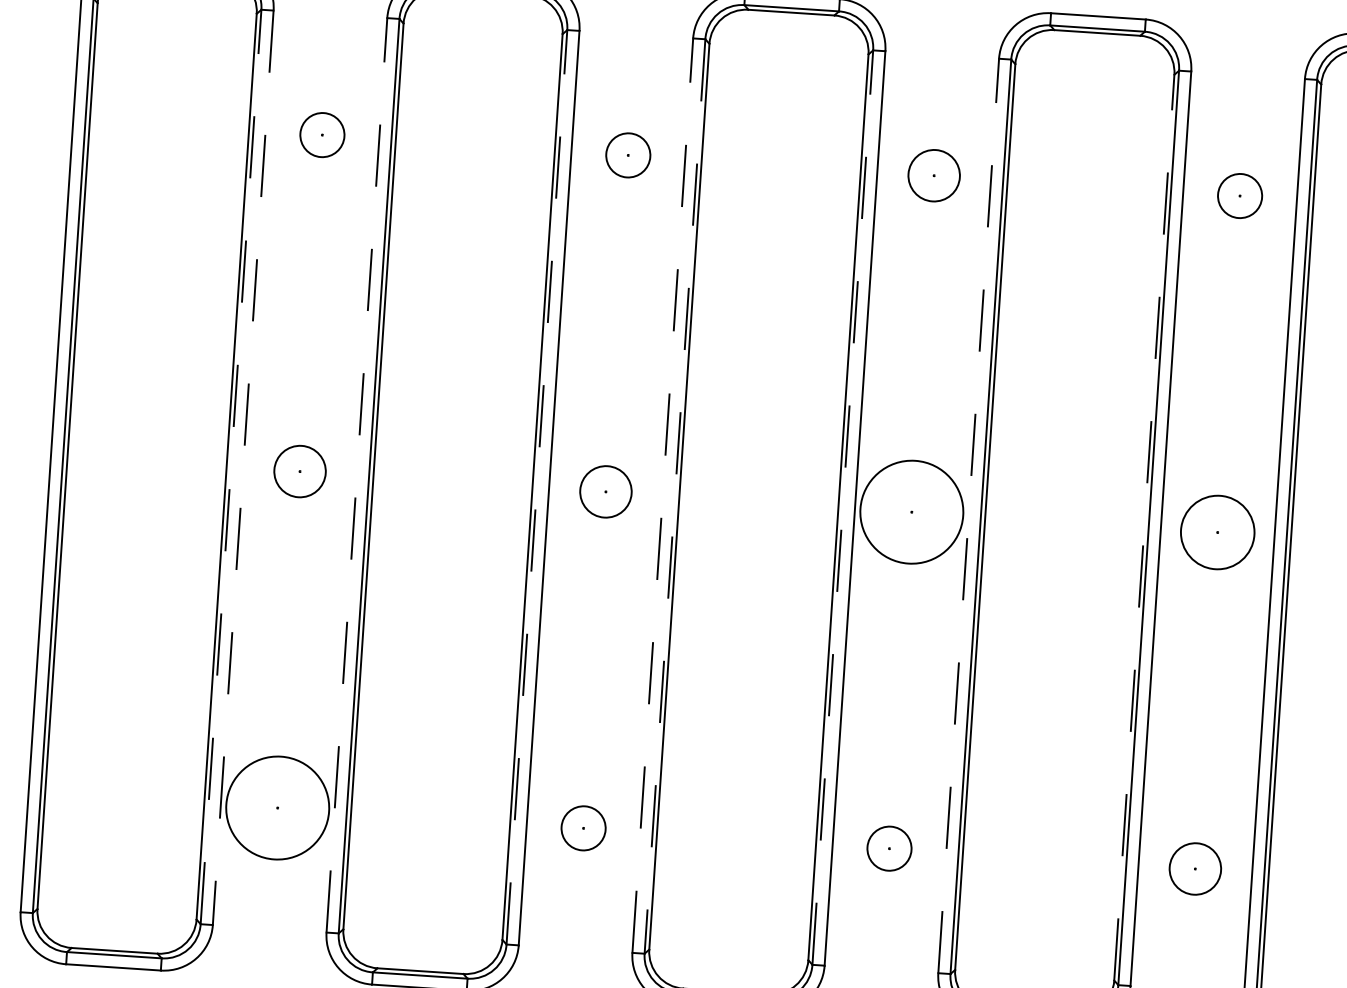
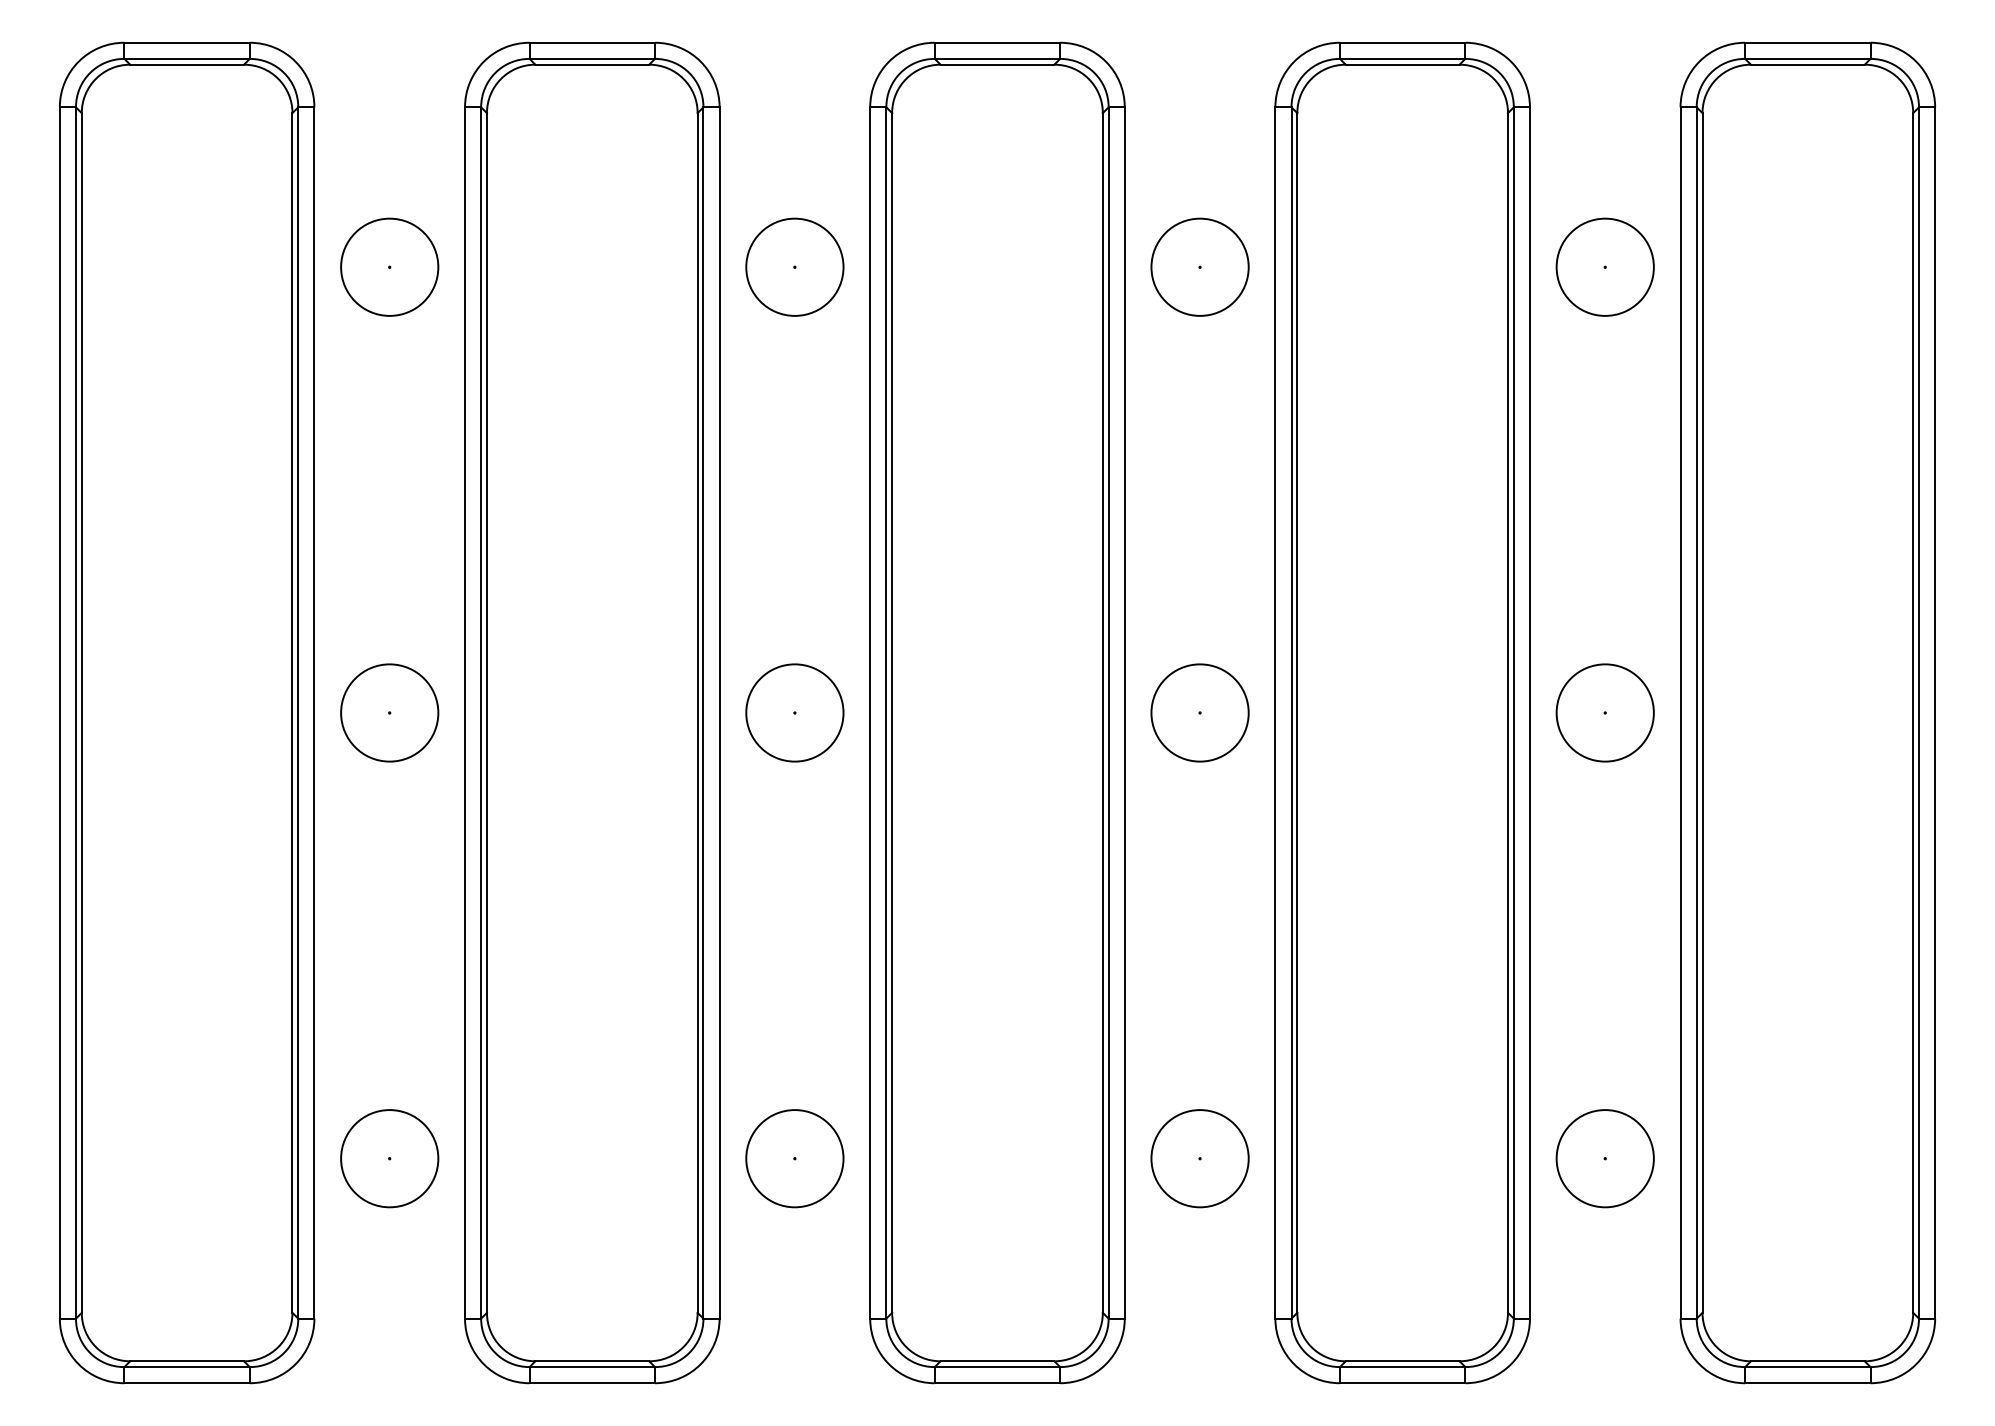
circle: (322, 134) -> (389, 266), size x1.67
circle: (628, 154) -> (794, 266), size x1.67
circle: (933, 175) -> (1199, 266), size x1.43
circle: (1239, 195) -> (1604, 266), size x1.67
line: (231, 467) -> (298, 713), dashed -> solid
line: (243, 468) -> (314, 713), dashed -> solid
circle: (299, 471) -> (389, 712), size x1.43
line: (357, 475) -> (465, 713), dashed -> solid
line: (536, 487) -> (703, 713), dashed -> solid
circle: (605, 491) -> (794, 712), size x1.43
line: (663, 496) -> (870, 713), dashed -> solid
line: (675, 496) -> (886, 713), dashed -> solid
line: (842, 508) -> (1108, 713), dashed -> solid
circle: (911, 511) -> (1199, 712), size x0.71
line: (968, 516) -> (1275, 713), dashed -> solid
line: (1144, 528) -> (1508, 713), dashed -> solid
circle: (277, 807) -> (389, 1158), size x0.71
circle: (583, 828) -> (794, 1158), size x1.67
circle: (889, 848) -> (1199, 1158), size x1.67
circle: (1194, 868) -> (1604, 1158), size x1.43

